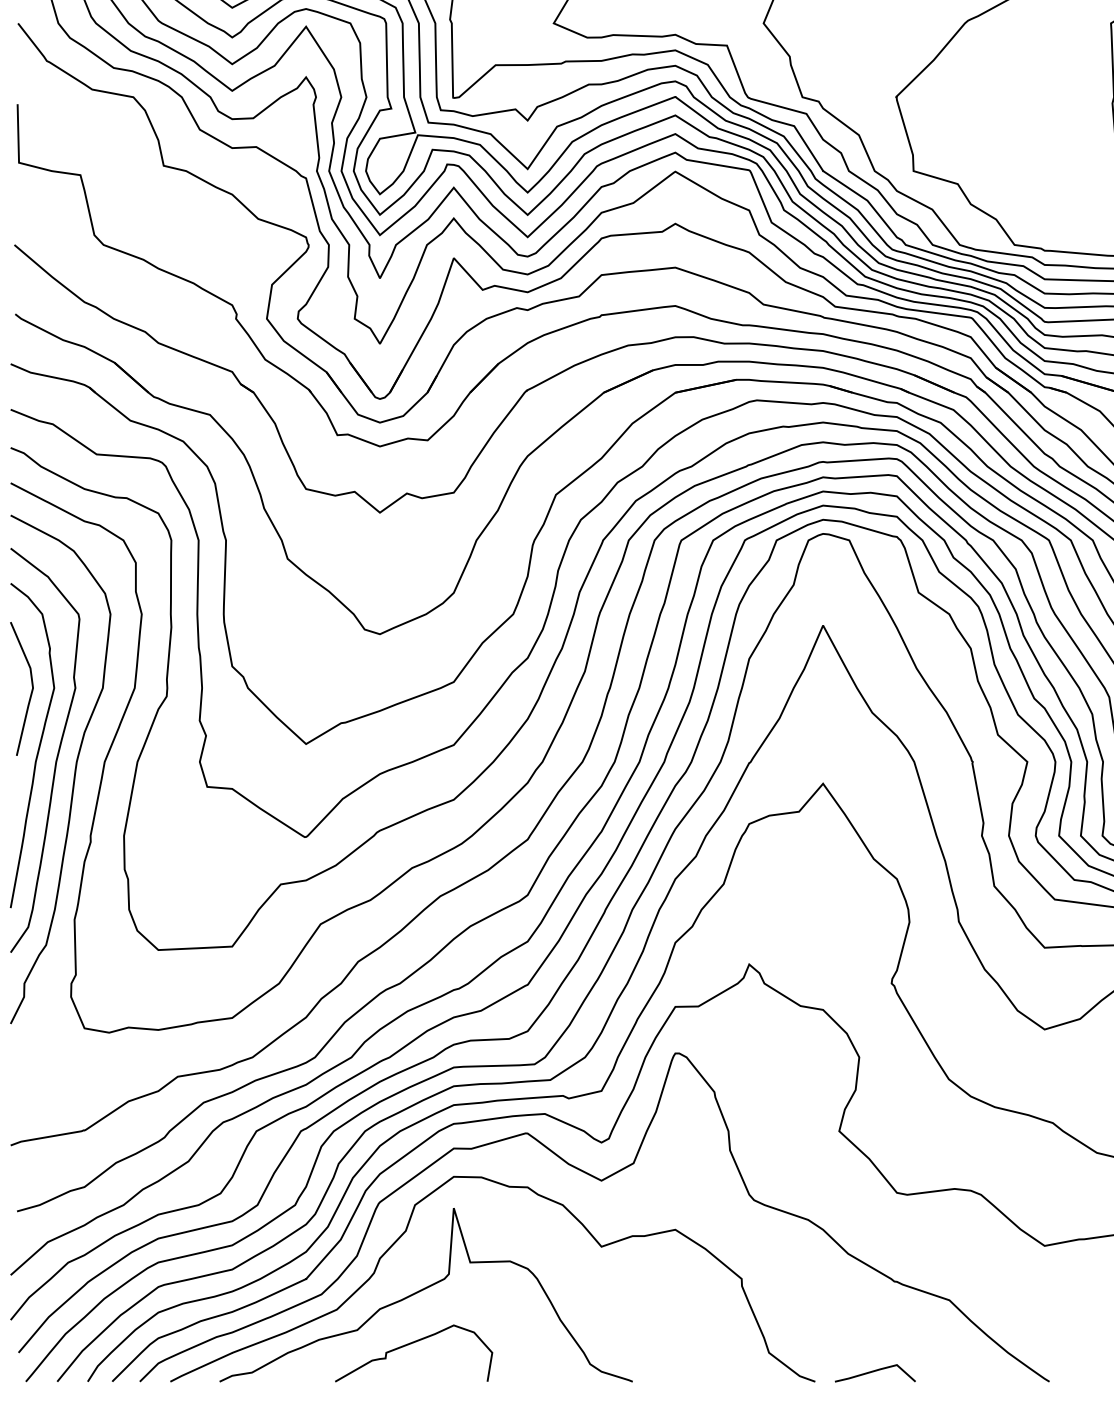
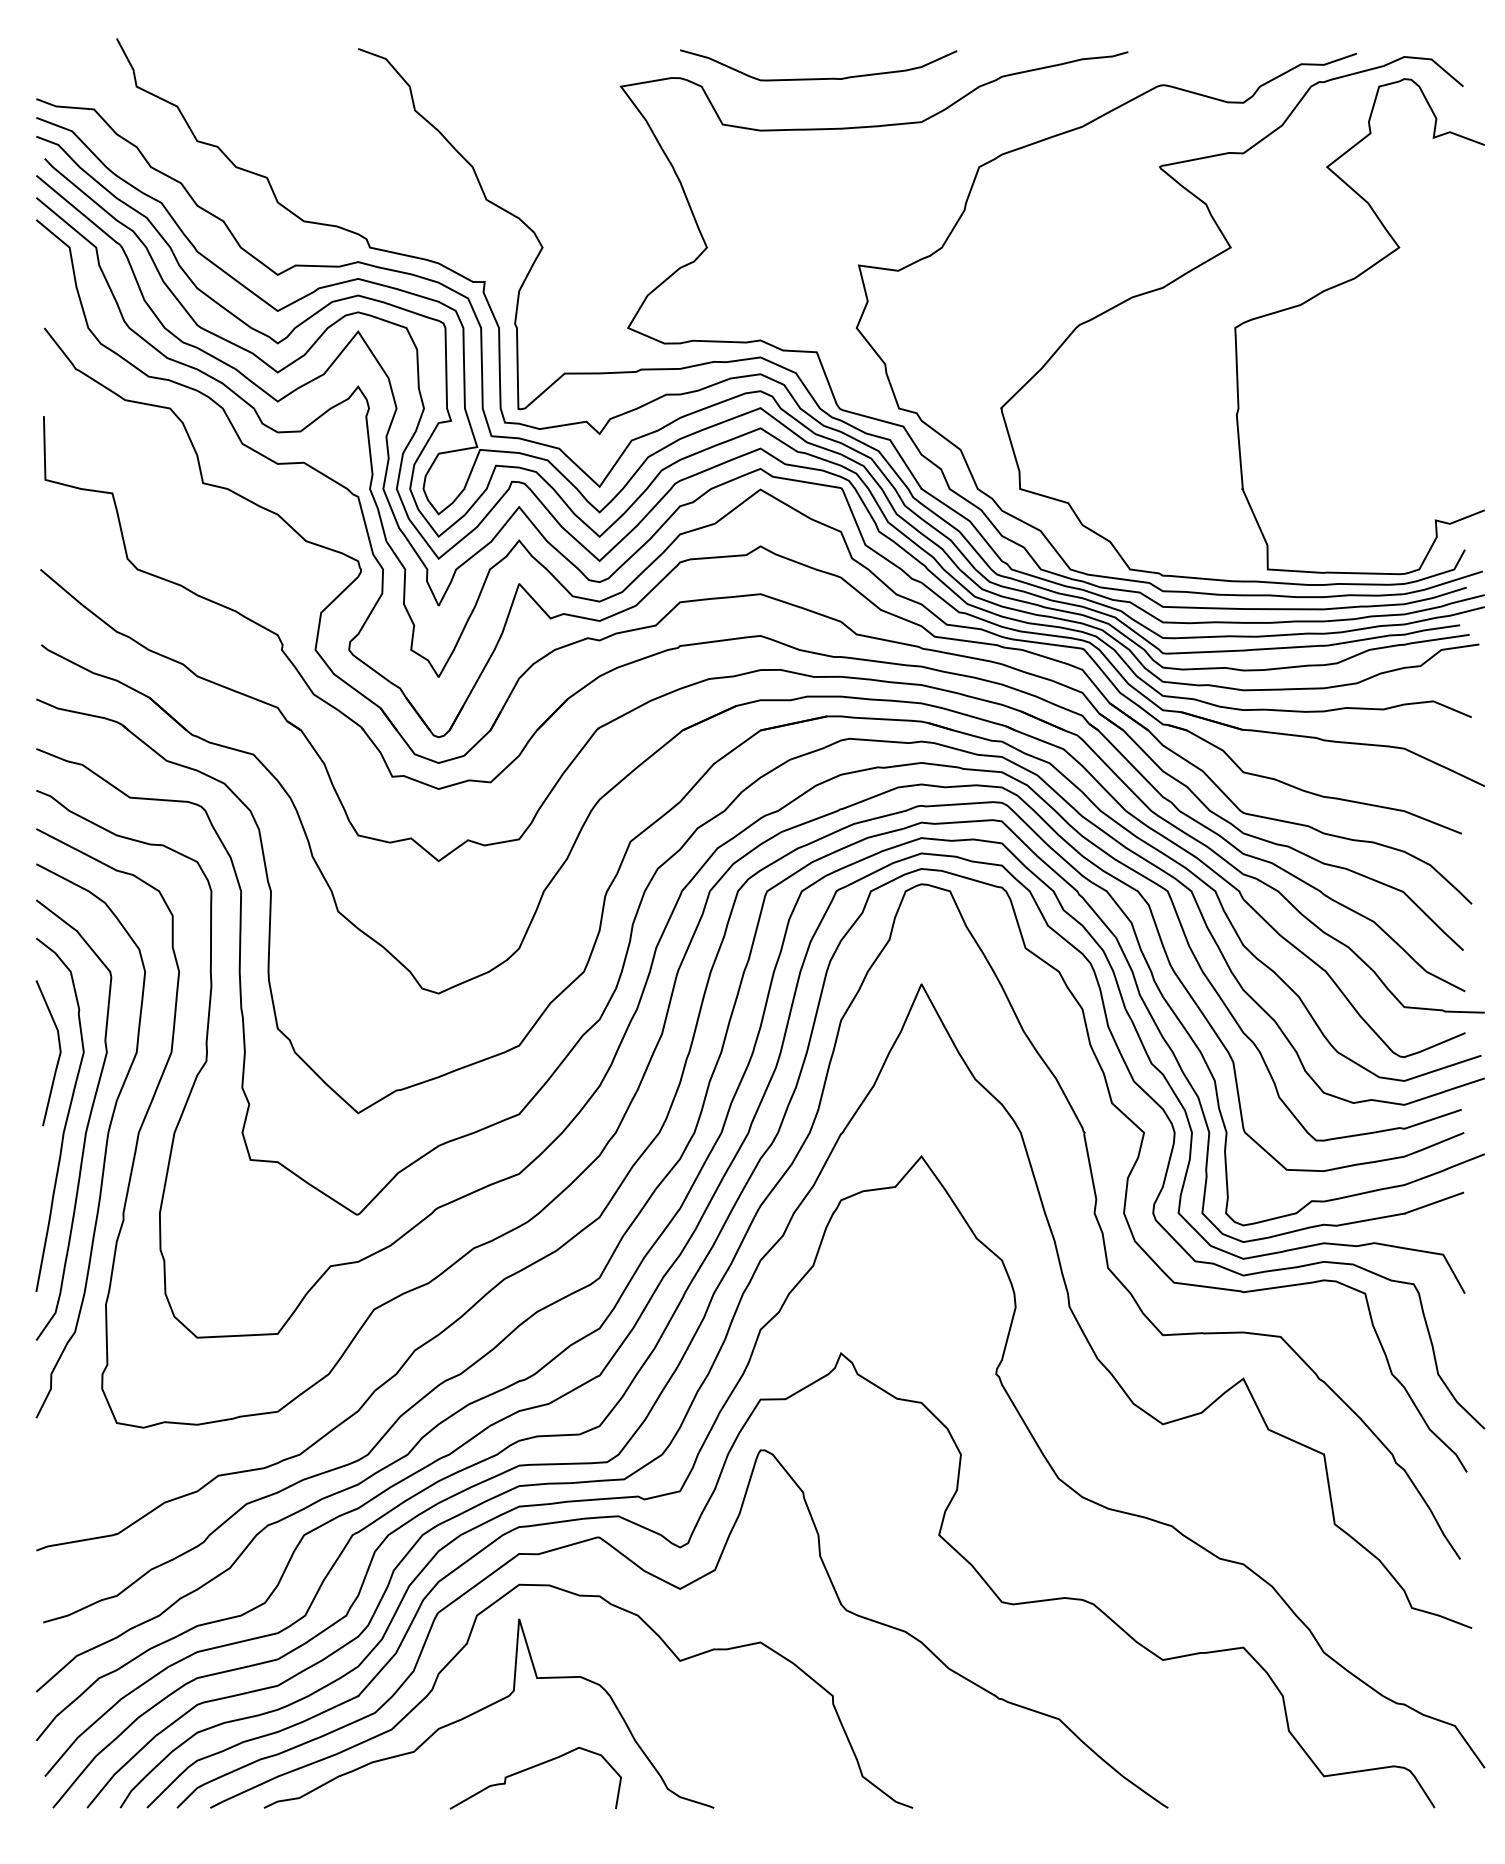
curve: (410, 1344) -> (532, 1768), moved
line: (874, 1372) -> (977, 1797), removed

